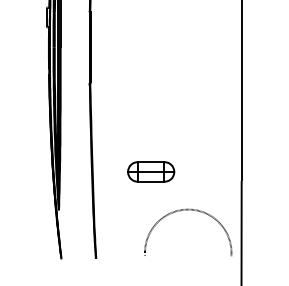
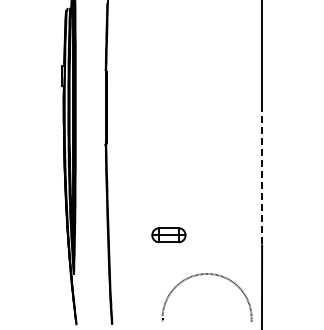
line: (242, 114) -> (262, 175), solid -> dashed
part: (150, 172) -> (168, 235), size x0.7

